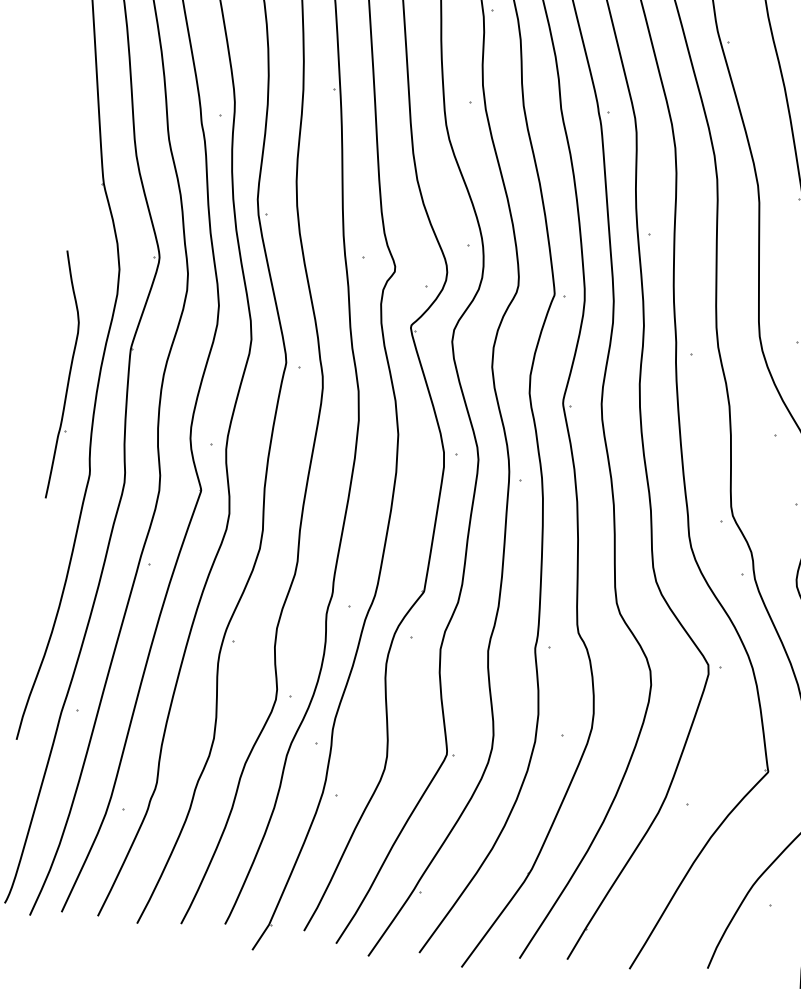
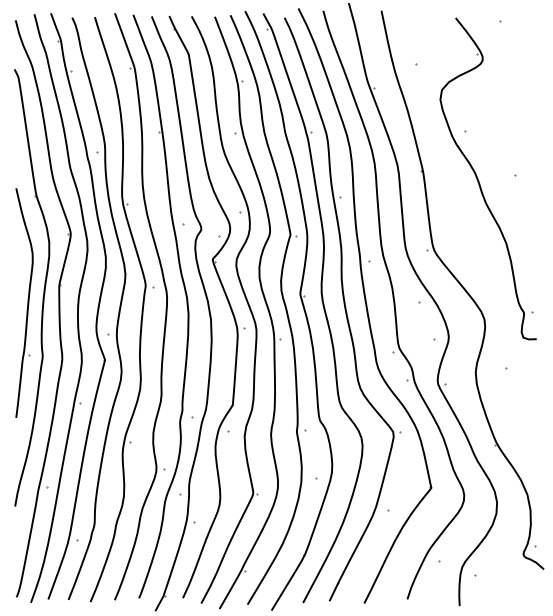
part: (65, 374) -> (24, 302), size x1.67

